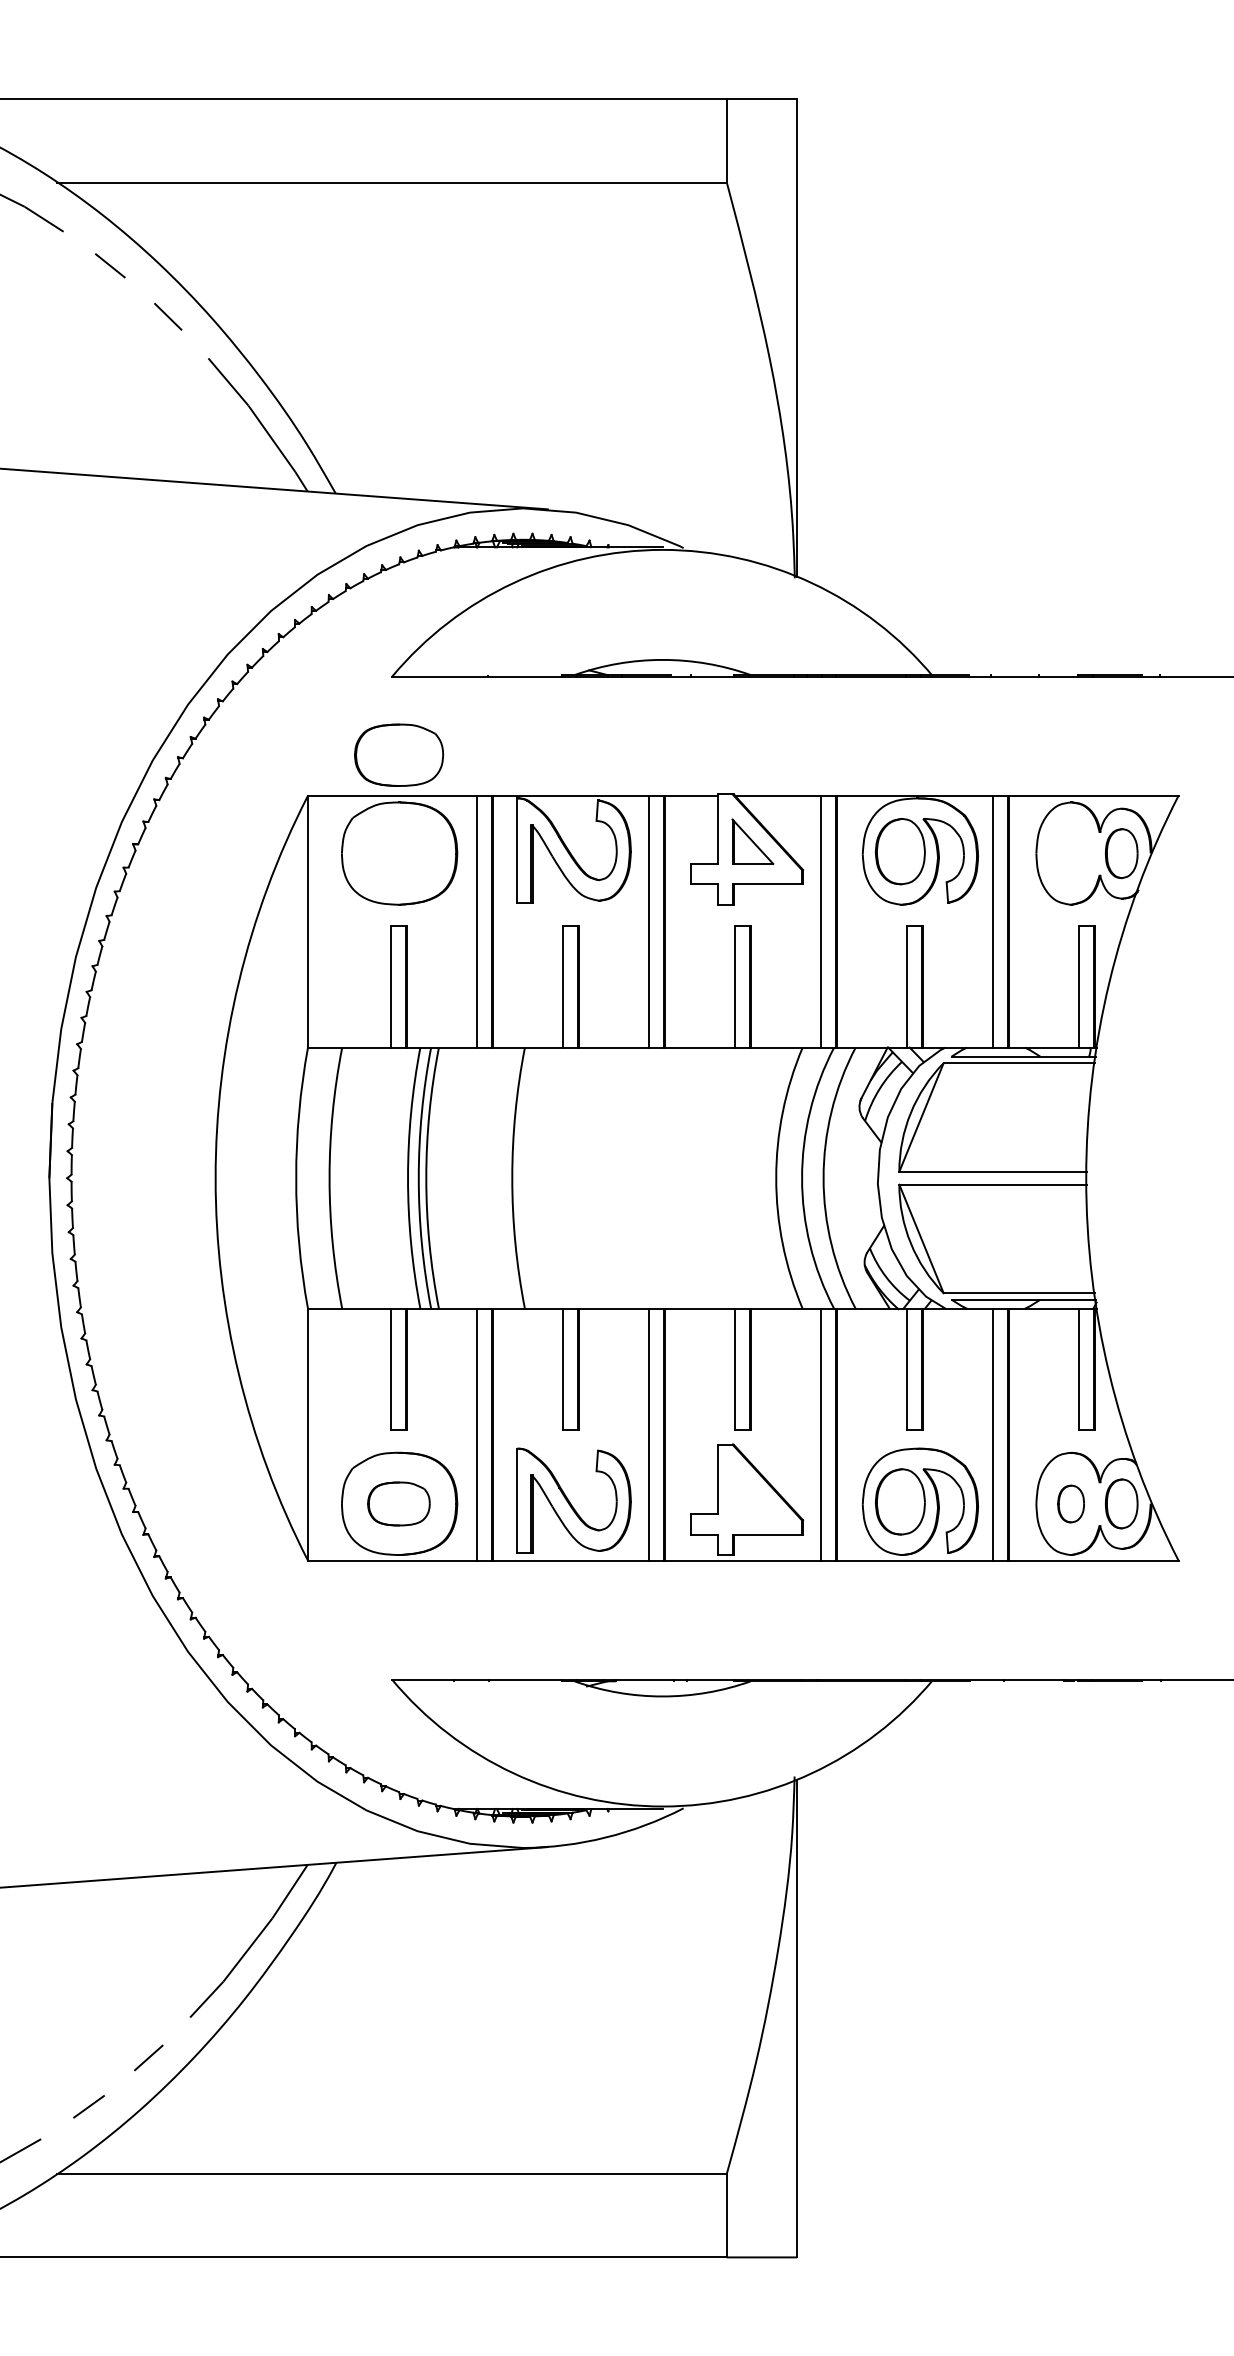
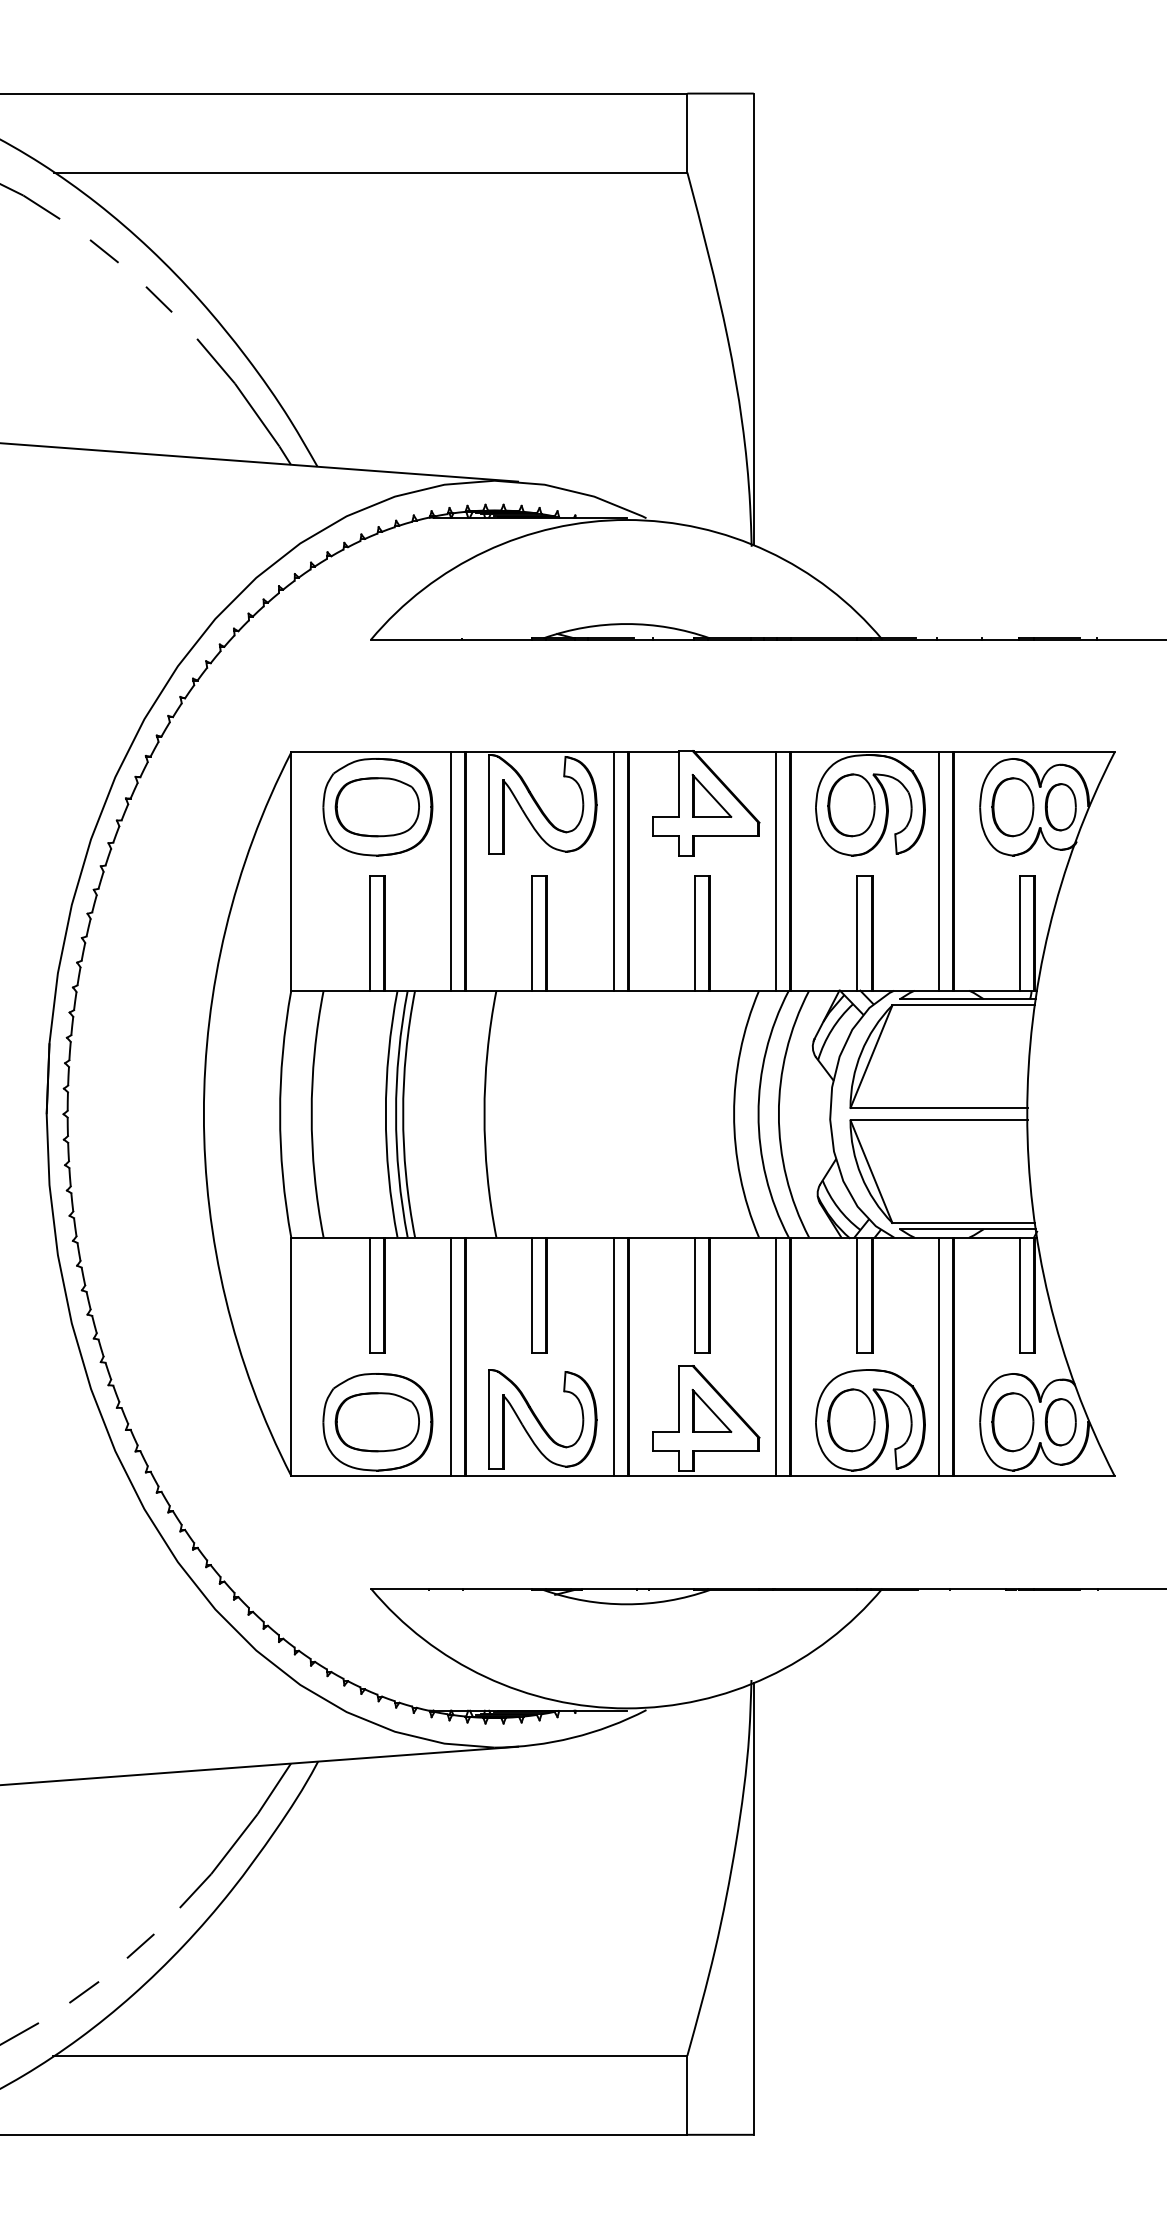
part: (398, 755) -> (376, 807), moved
part: (1070, 853) -> (1012, 807), added
part: (752, 1491) -> (711, 1410), added
part: (398, 1504) -> (376, 1422), size x1.43
part: (1070, 1504) -> (1012, 1422), size x1.67

